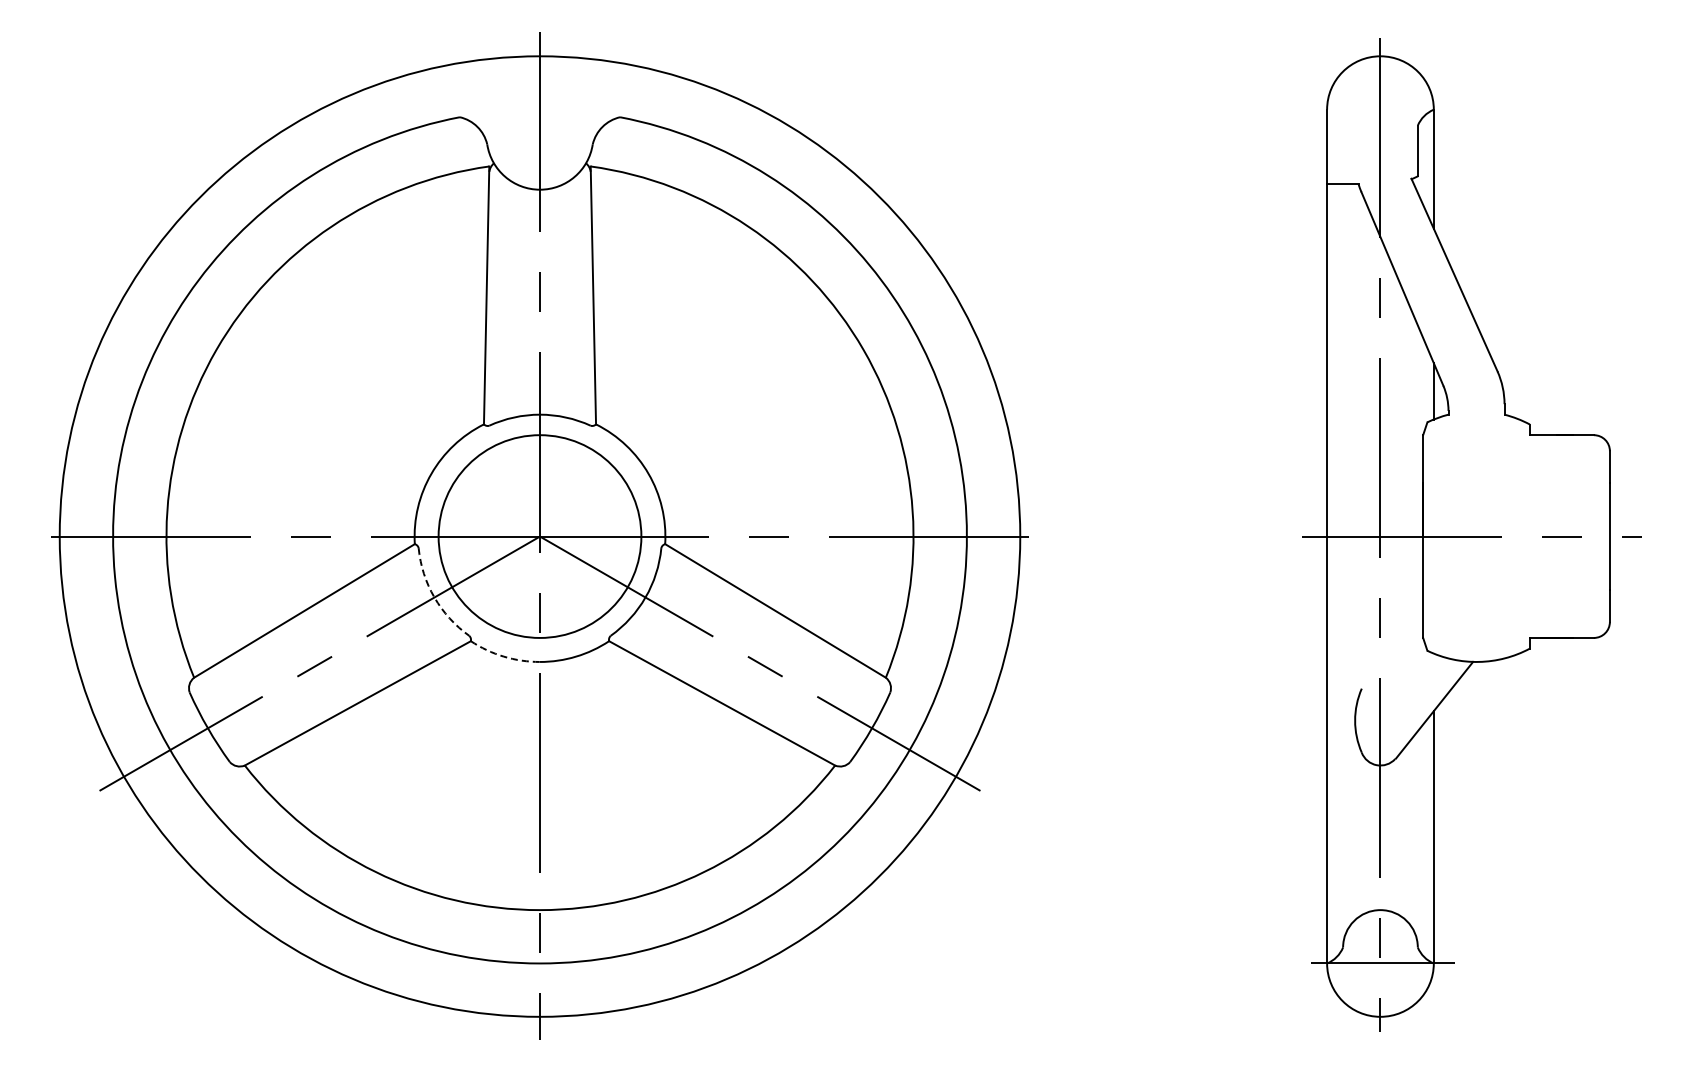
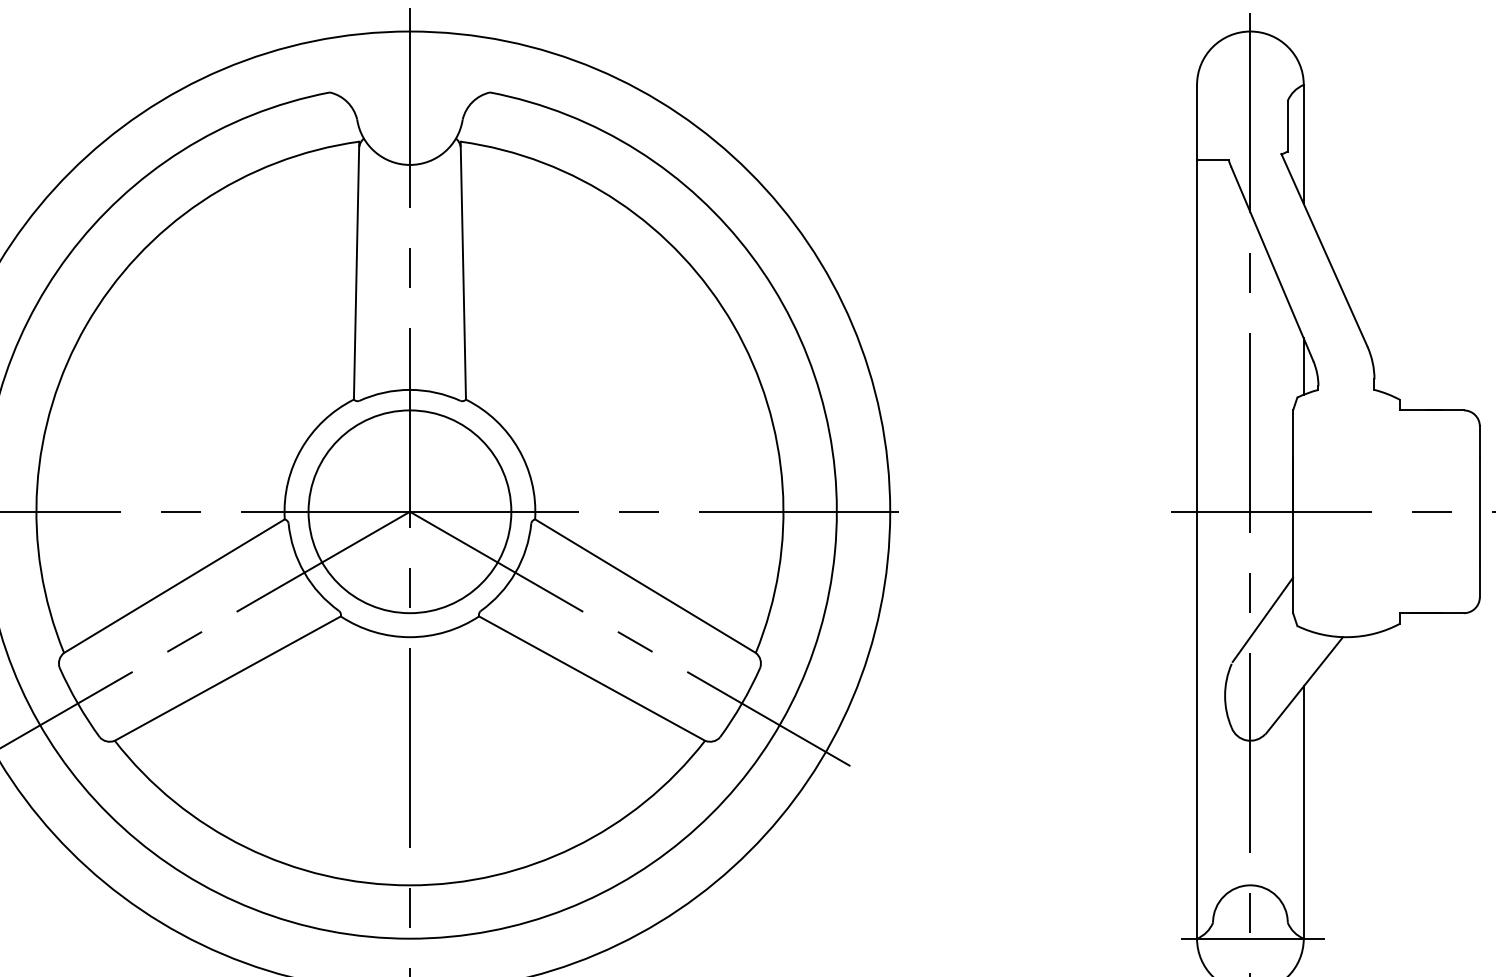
arc: (434, 597) -> (304, 572), dashed -> solid
line: (1392, 644) -> (1262, 619), added
arc: (503, 656) -> (373, 631), dashed -> solid

